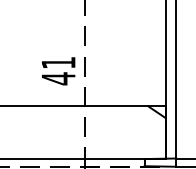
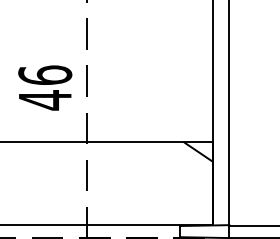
text: (58, 62) -> (45, 74), 41 -> 46

